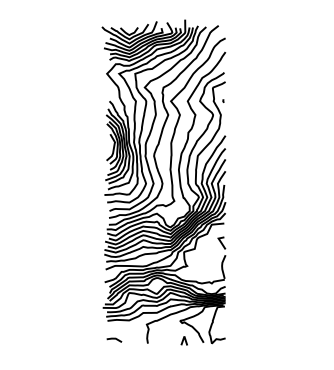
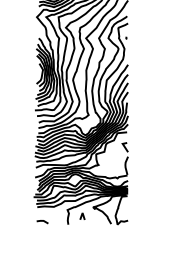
line: (183, 340) -> (81, 216), moved

